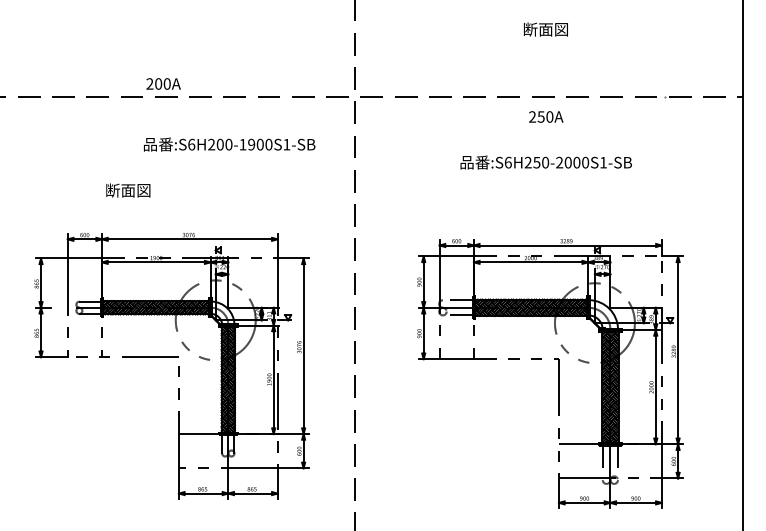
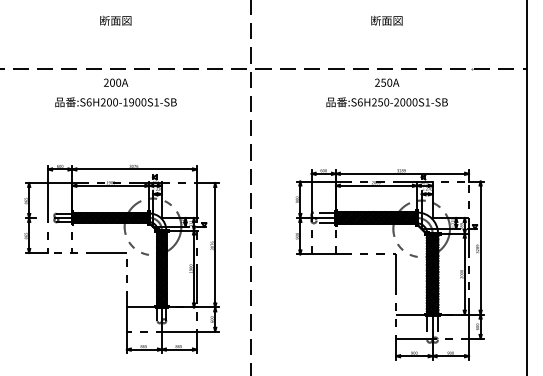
text: (163, 83) -> (115, 82), moved
text: (229, 144) -> (115, 102), moved
text: (545, 162) -> (386, 102), moved
text: (128, 190) -> (115, 20), moved

